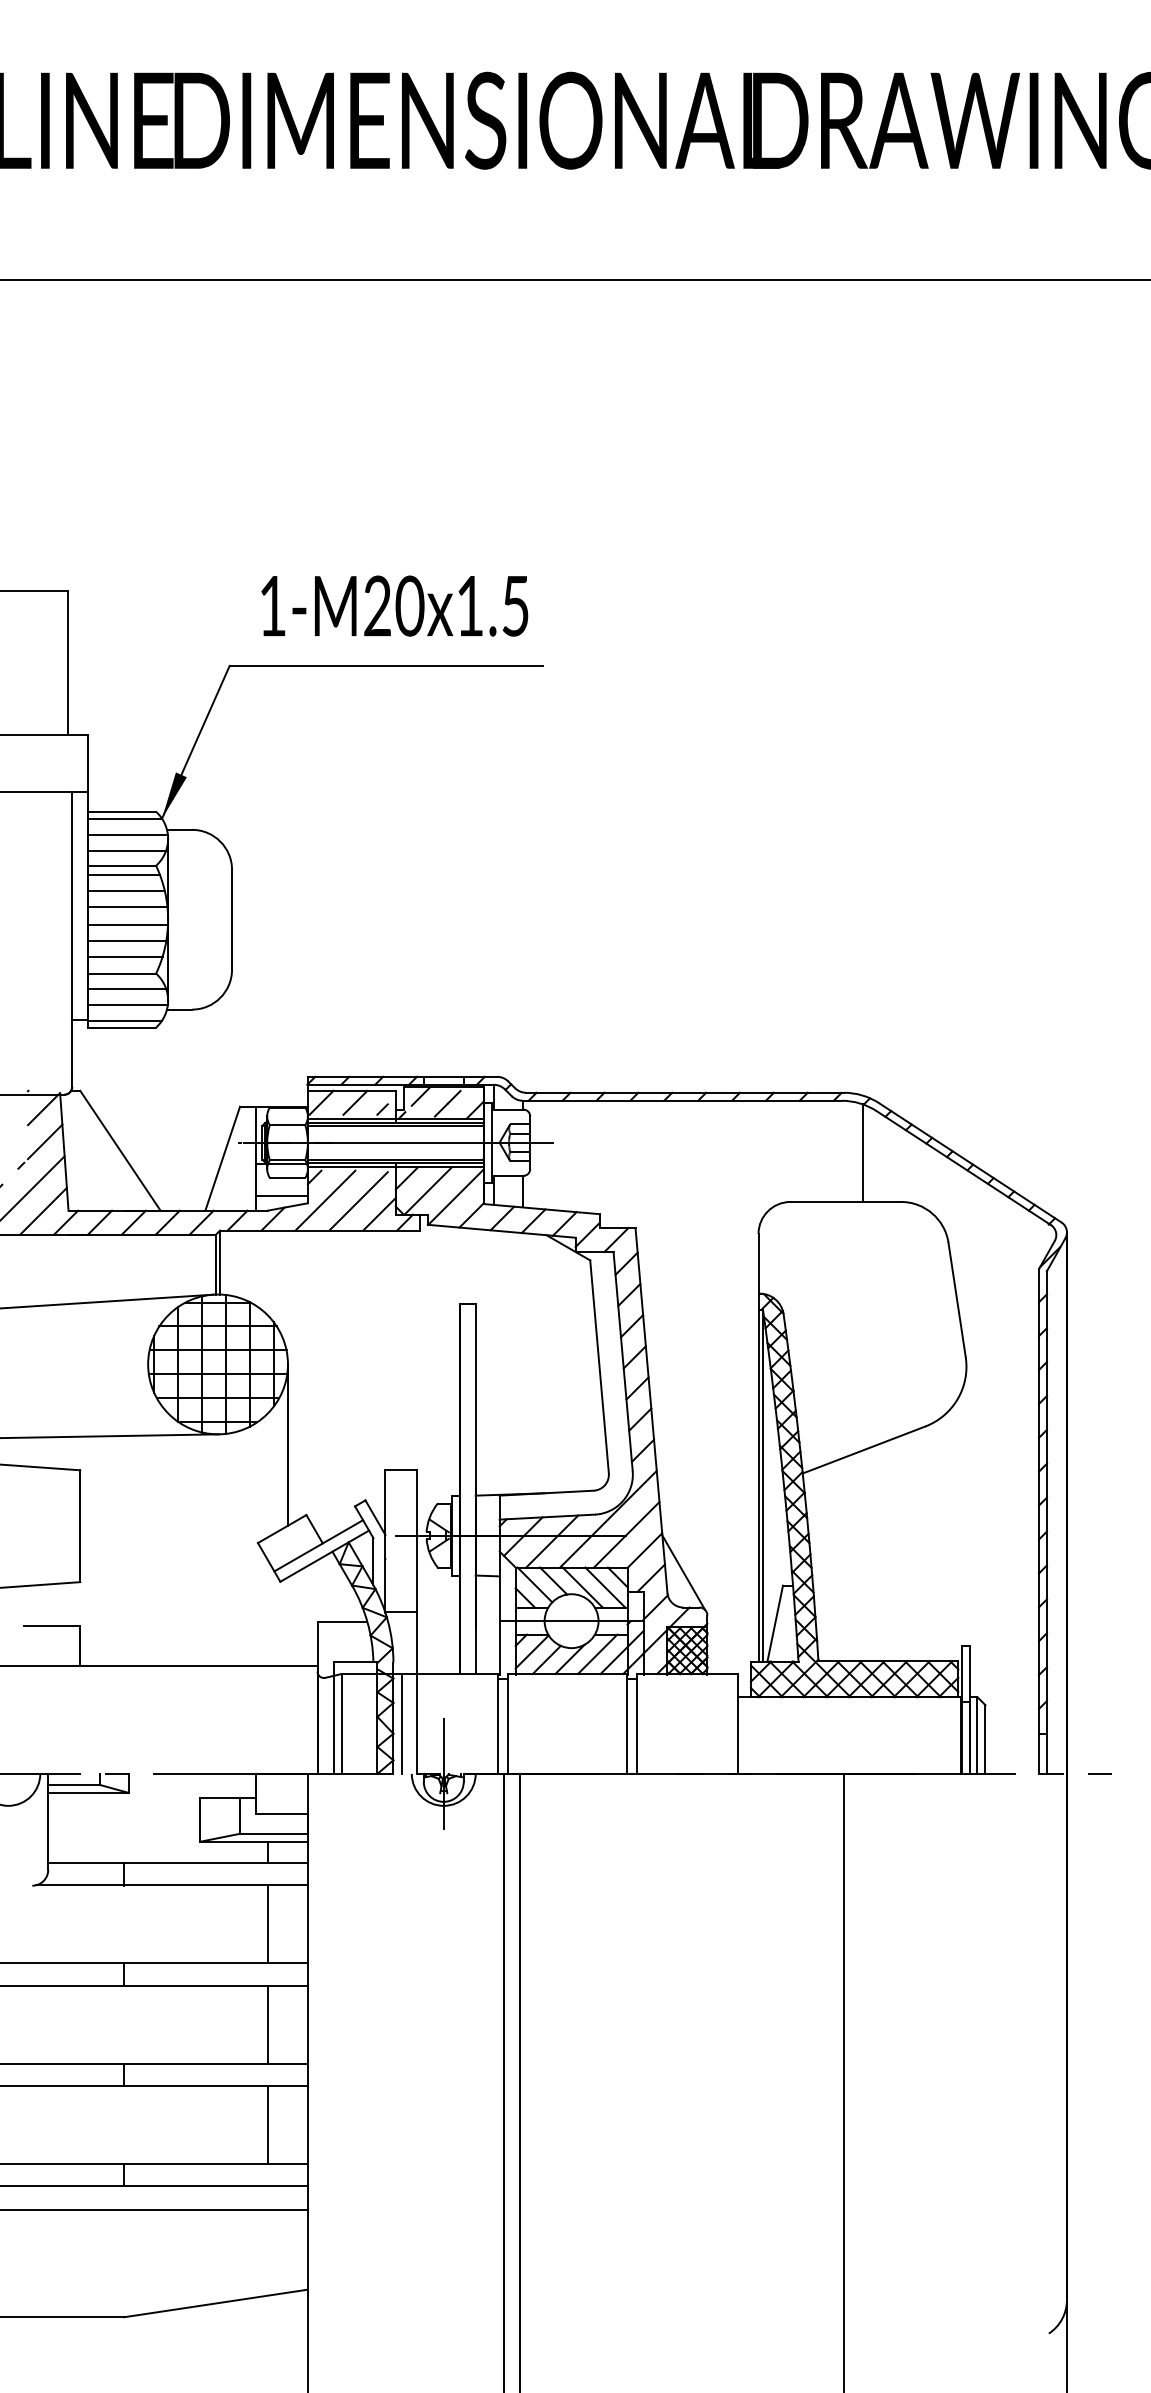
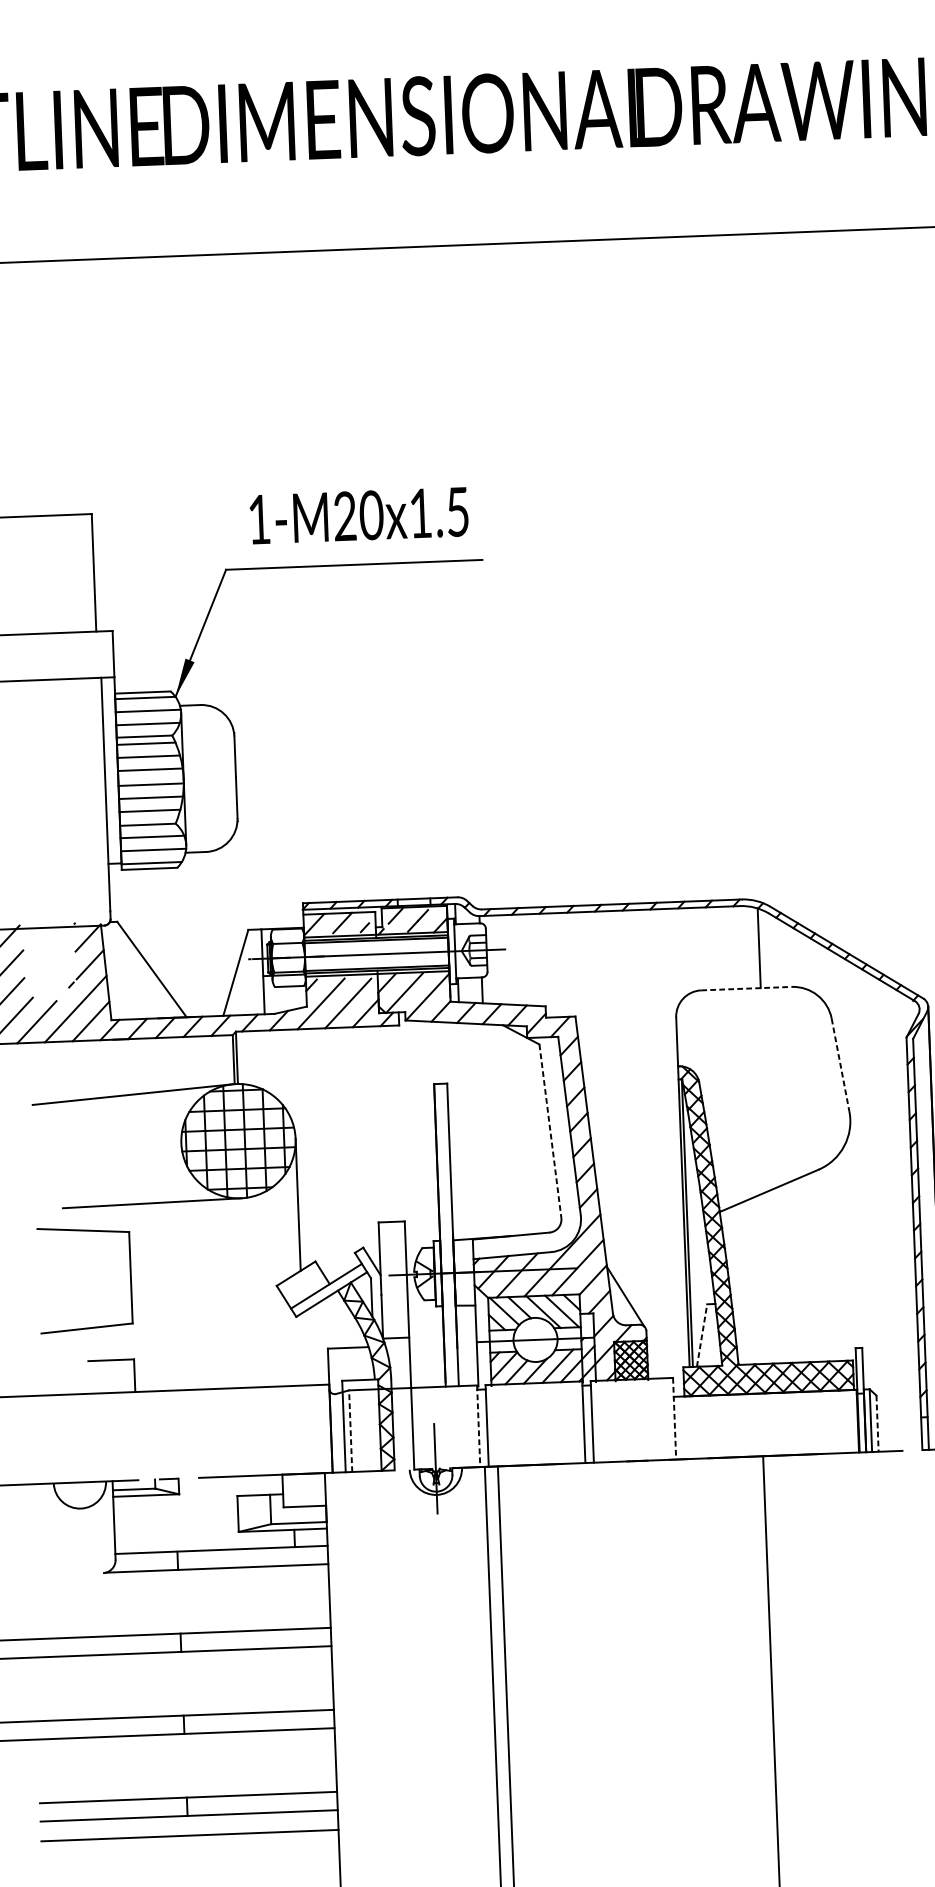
line: (281, 1195) -> (285, 1001), removed
line: (846, 1201) -> (747, 988), solid -> dashed
line: (957, 1300) -> (840, 1065), solid -> dashed
line: (599, 1366) -> (550, 1130), solid -> dashed
line: (775, 1623) -> (702, 1335), solid -> dashed
line: (341, 1723) -> (350, 1430), solid -> dashed
line: (402, 1723) -> (400, 1428), removed
line: (498, 1723) -> (479, 1425), solid -> dashed
line: (737, 1723) -> (674, 1418), solid -> dashed
line: (985, 1740) -> (877, 1424), solid -> dashed
line: (267, 1924) -> (296, 1597), removed
line: (267, 2024) -> (299, 1679), removed
line: (267, 2124) -> (302, 1760), removed

